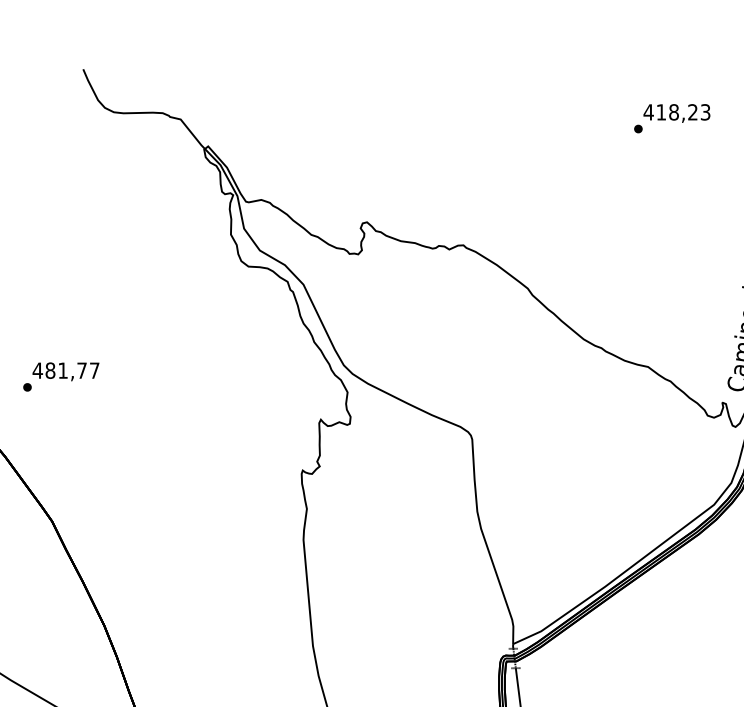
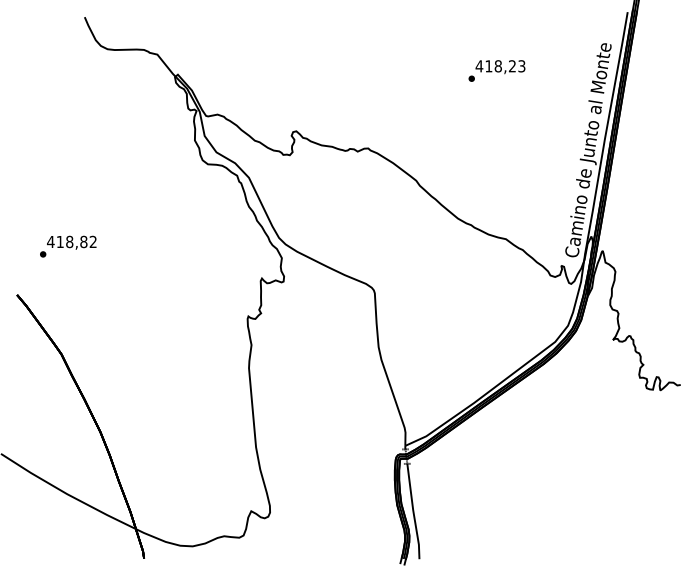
text: (671, 117) -> (496, 70), moved
text: (72, 370) -> (76, 241), 481,77 -> 418,82

